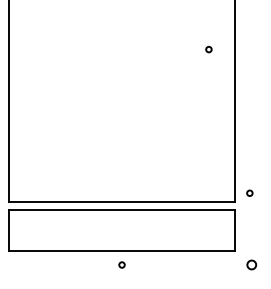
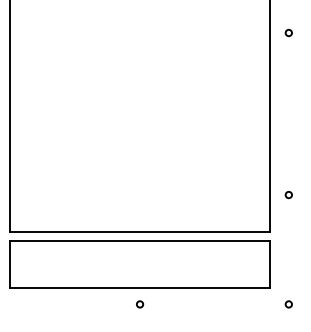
circle: (208, 50) -> (288, 33), moved
circle: (249, 193) -> (288, 195), moved
circle: (251, 265) -> (288, 304), size x0.62

